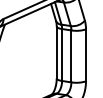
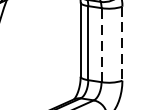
line: (86, 55) -> (123, 43), solid -> dashed
line: (71, 56) -> (101, 45), solid -> dashed

